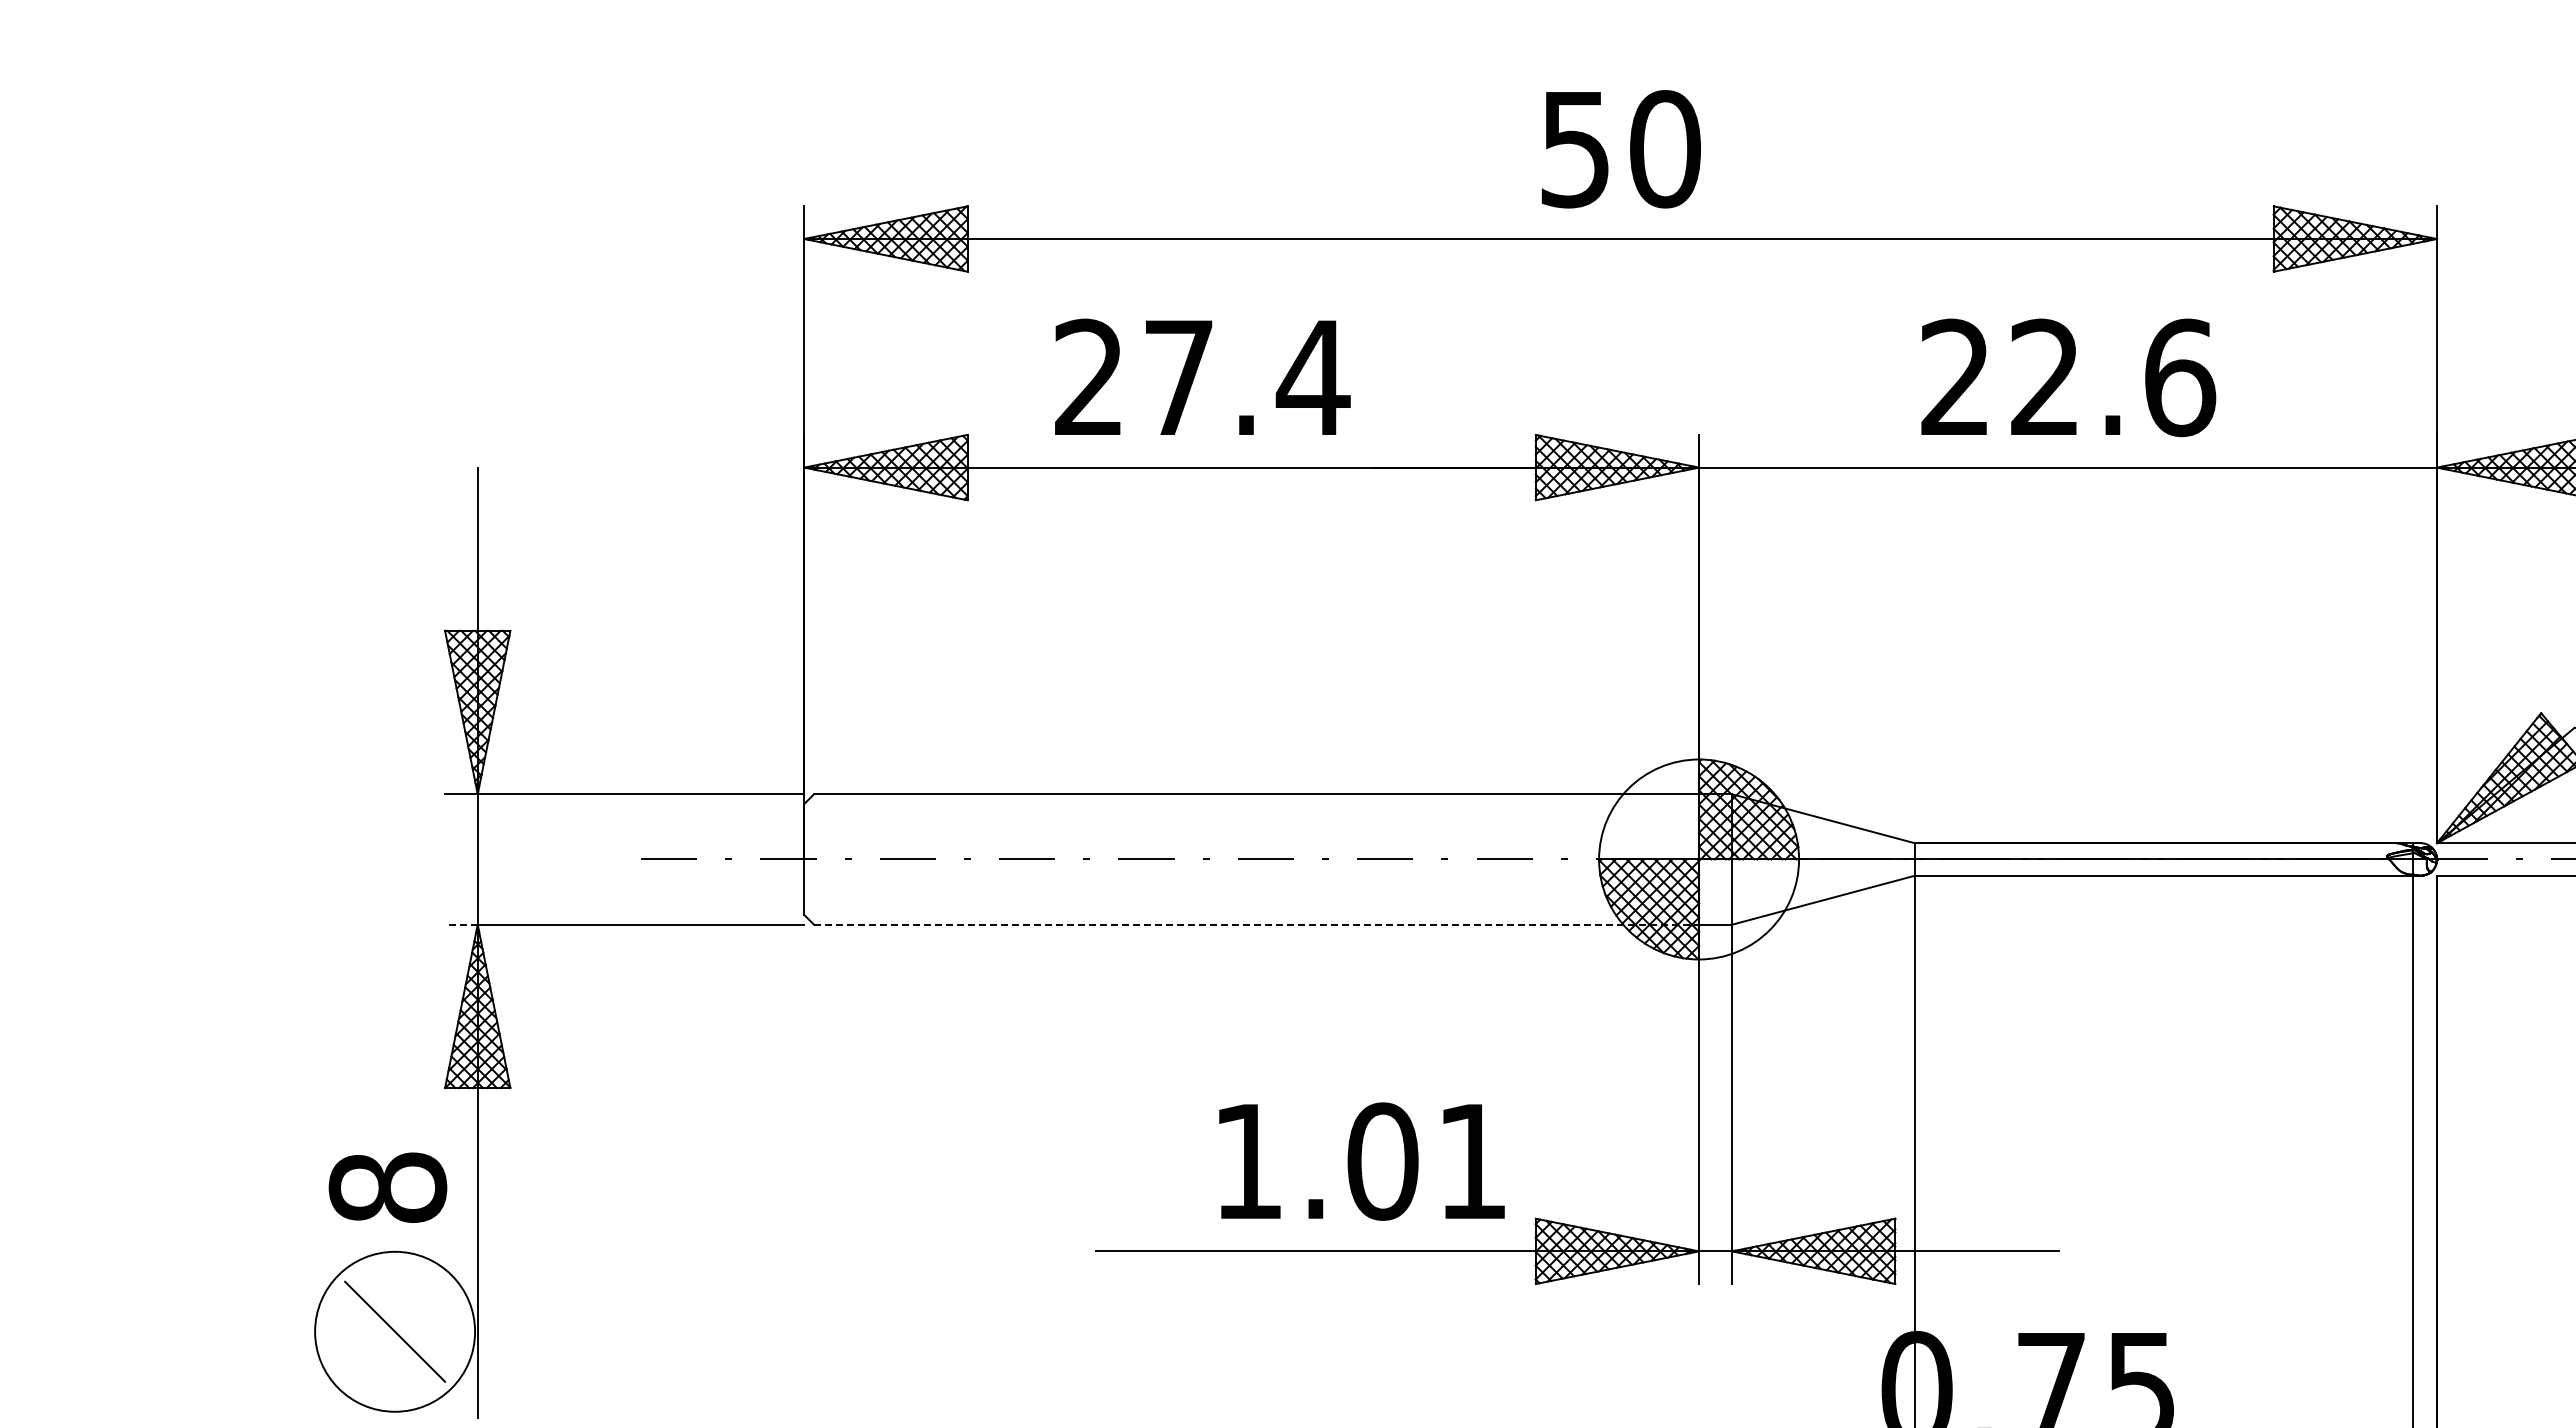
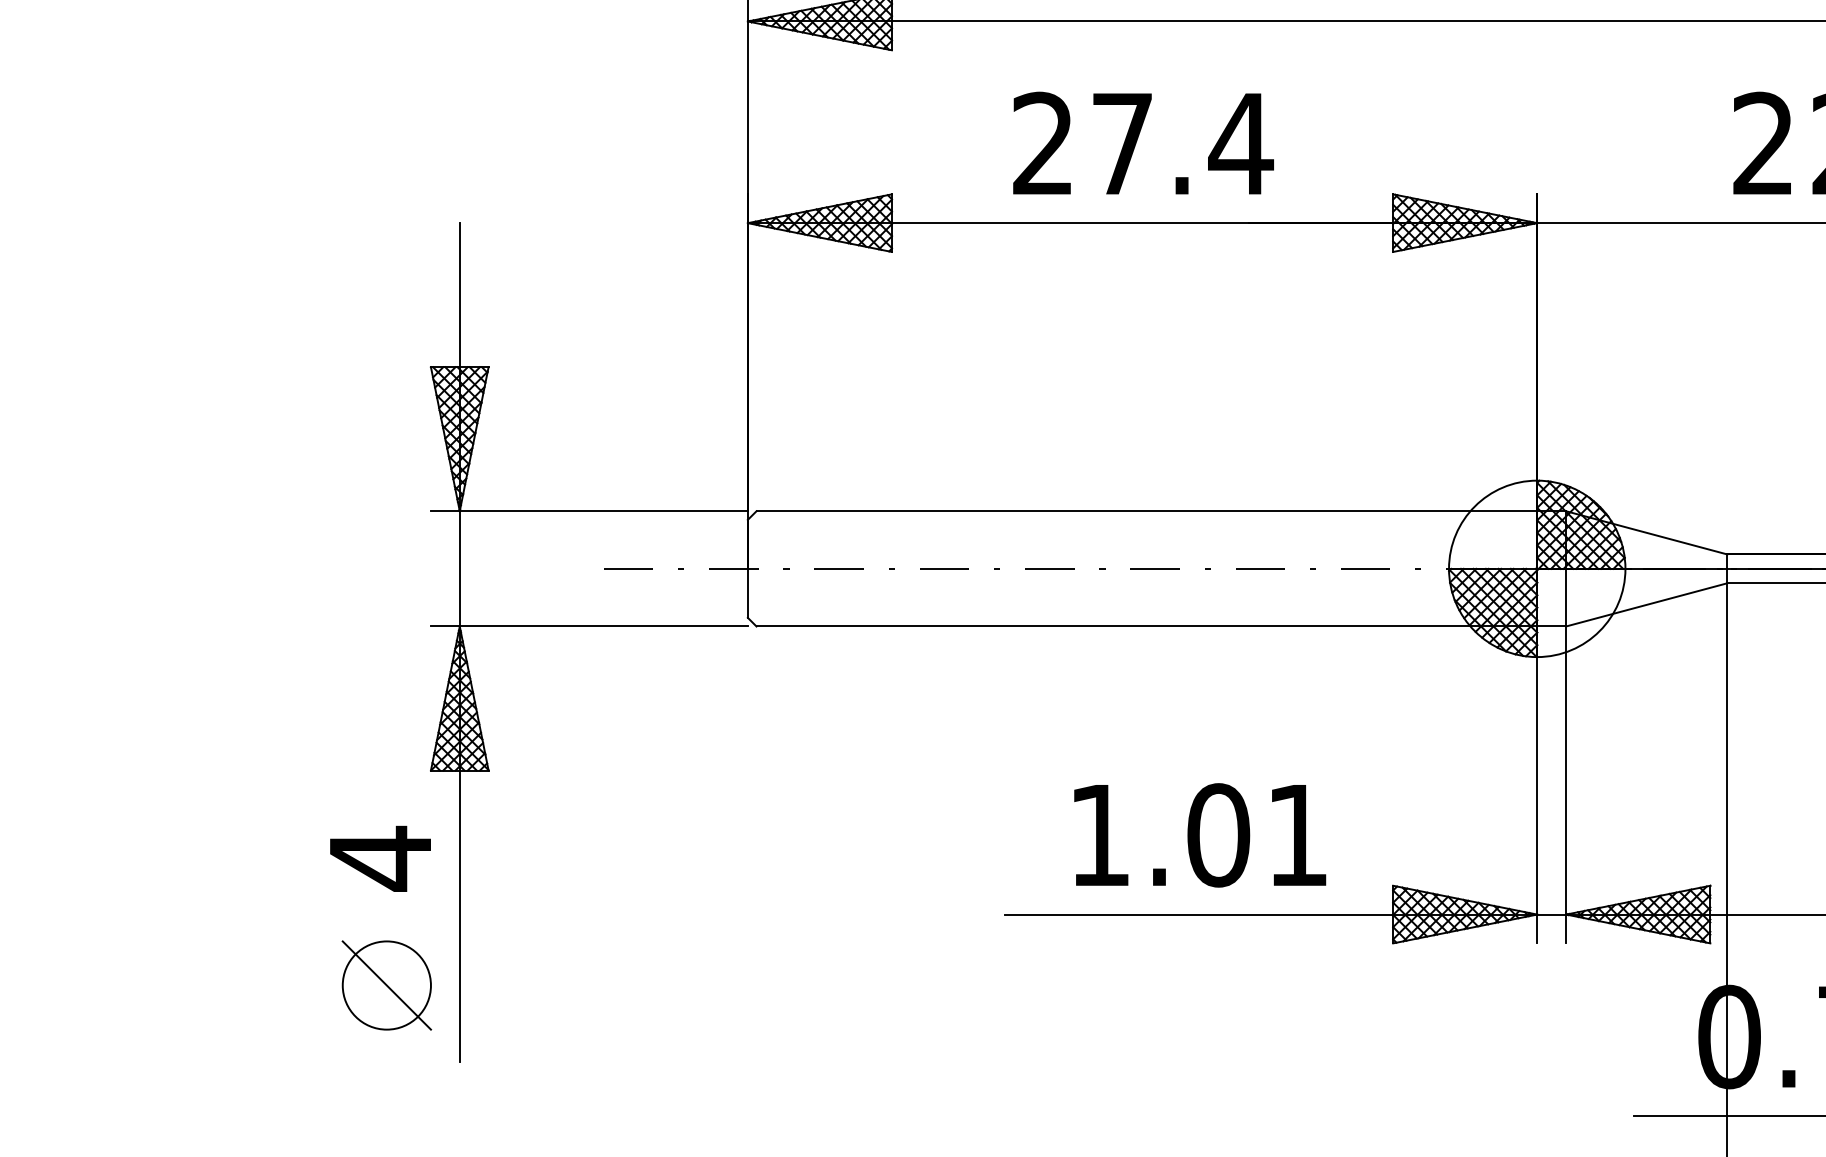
text: (1202, 376) -> (1143, 142), moved
line: (460, 924) -> (444, 626), dashed -> solid
line: (1257, 924) -> (1147, 626), dashed -> solid
text: (1361, 1161) -> (1199, 835), moved
text: (387, 1187) -> (380, 858), 8 -> 4
circle: (395, 1331) -> (387, 985), size x0.62

